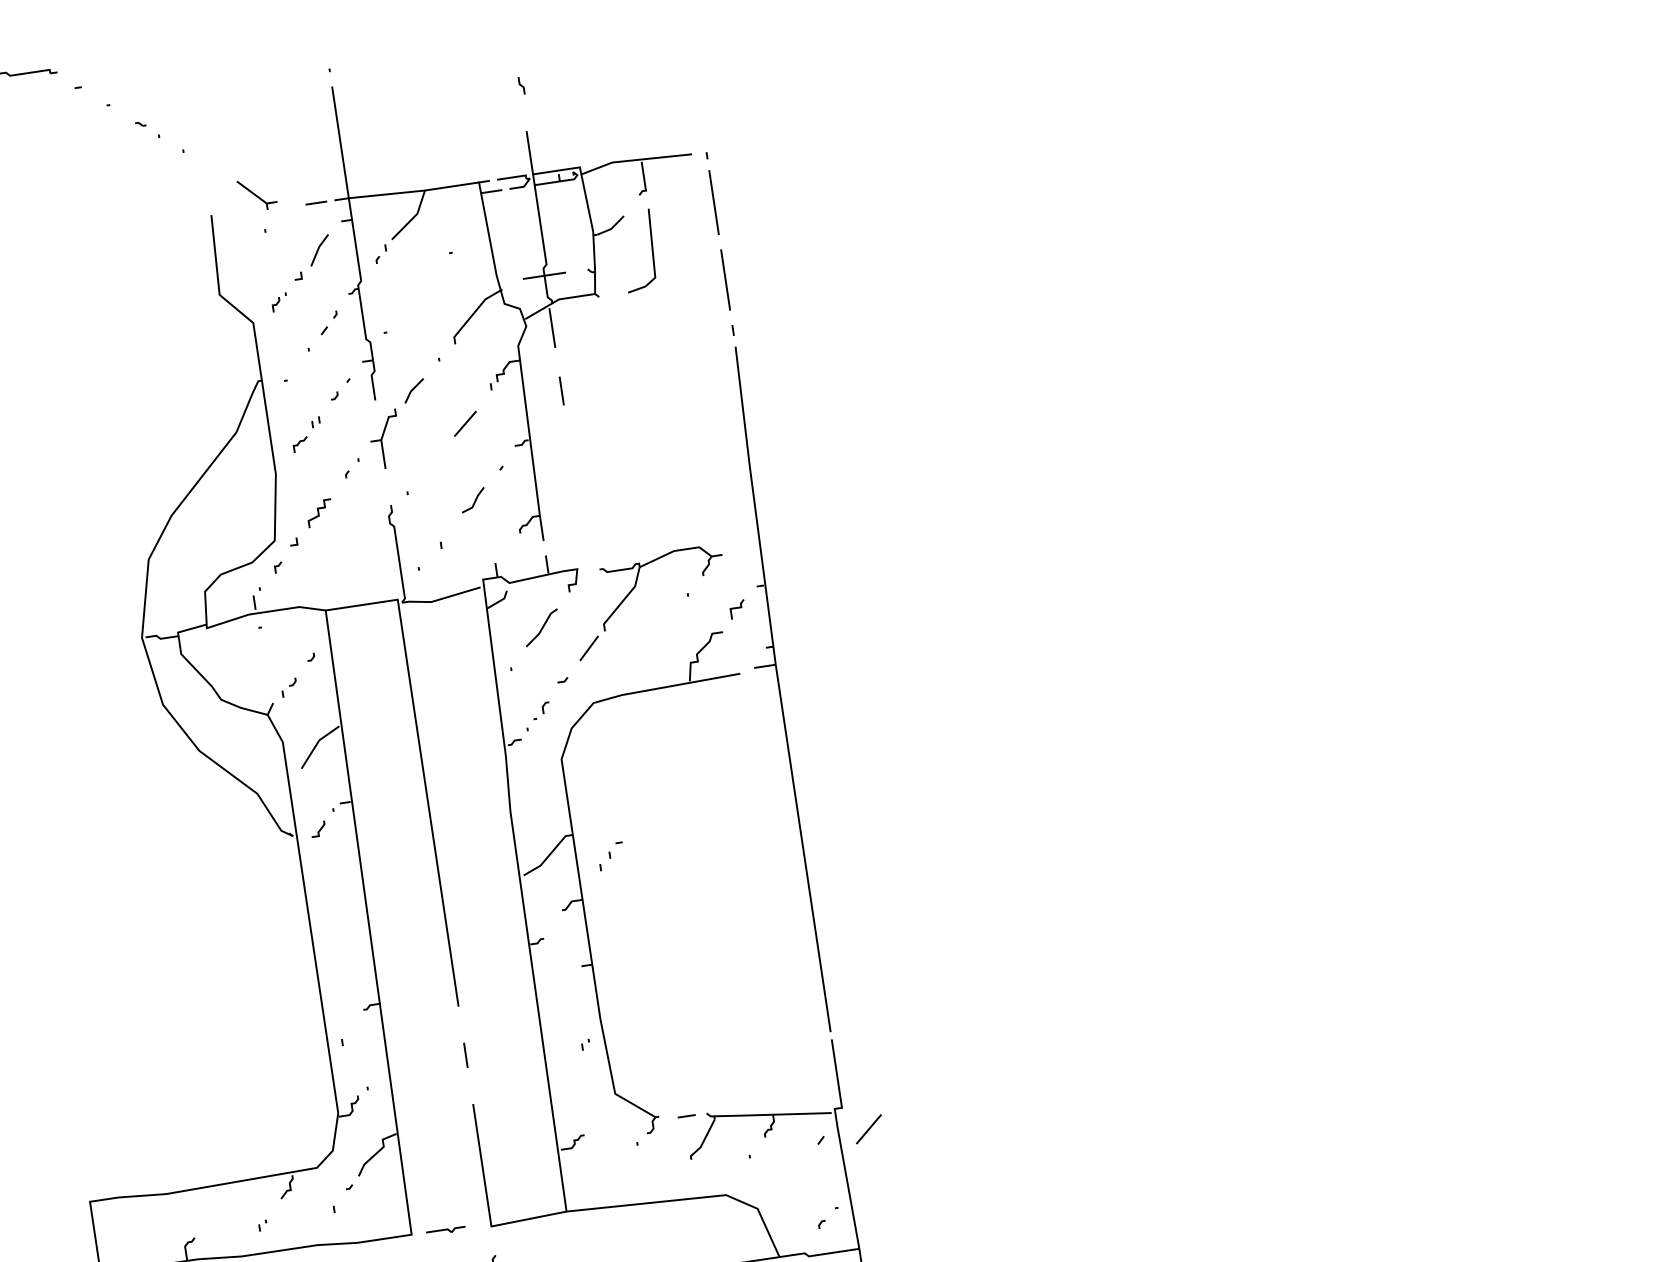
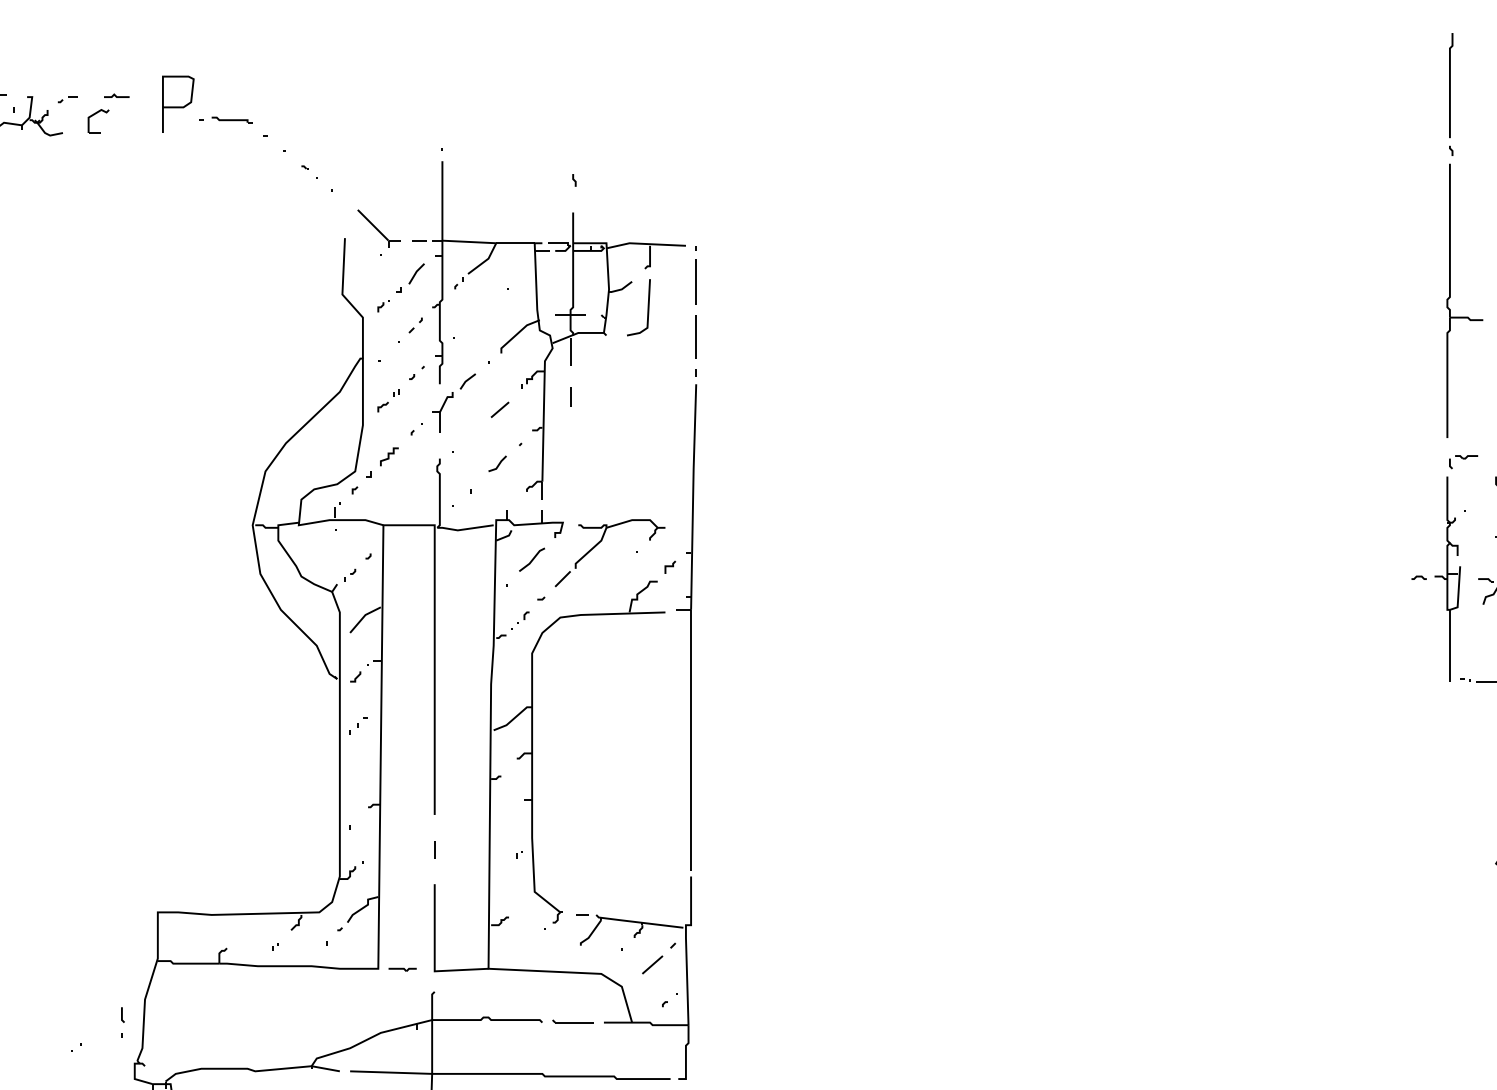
part: (256, 194) -> (378, 228), size x1.67
part: (610, 855) -> (358, 725), moved
line: (868, 1128) -> (652, 964), moved

